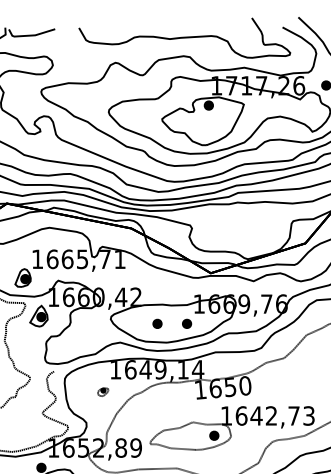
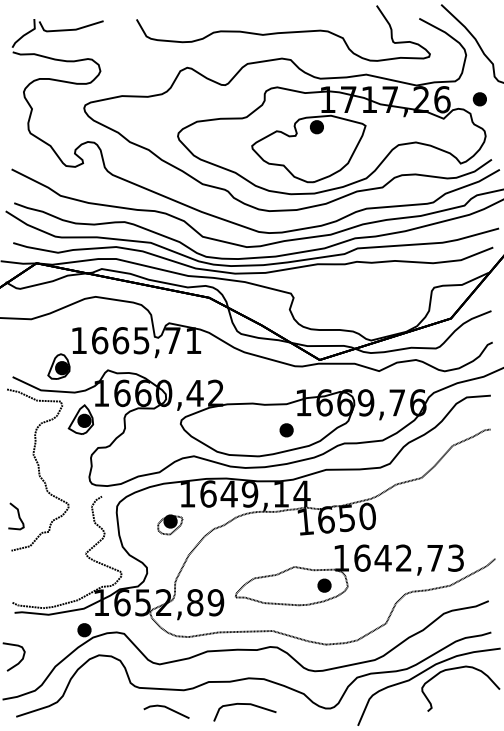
part: (157, 324) -> (245, 430), removed
part: (103, 391) -> (170, 524), size x1.67

